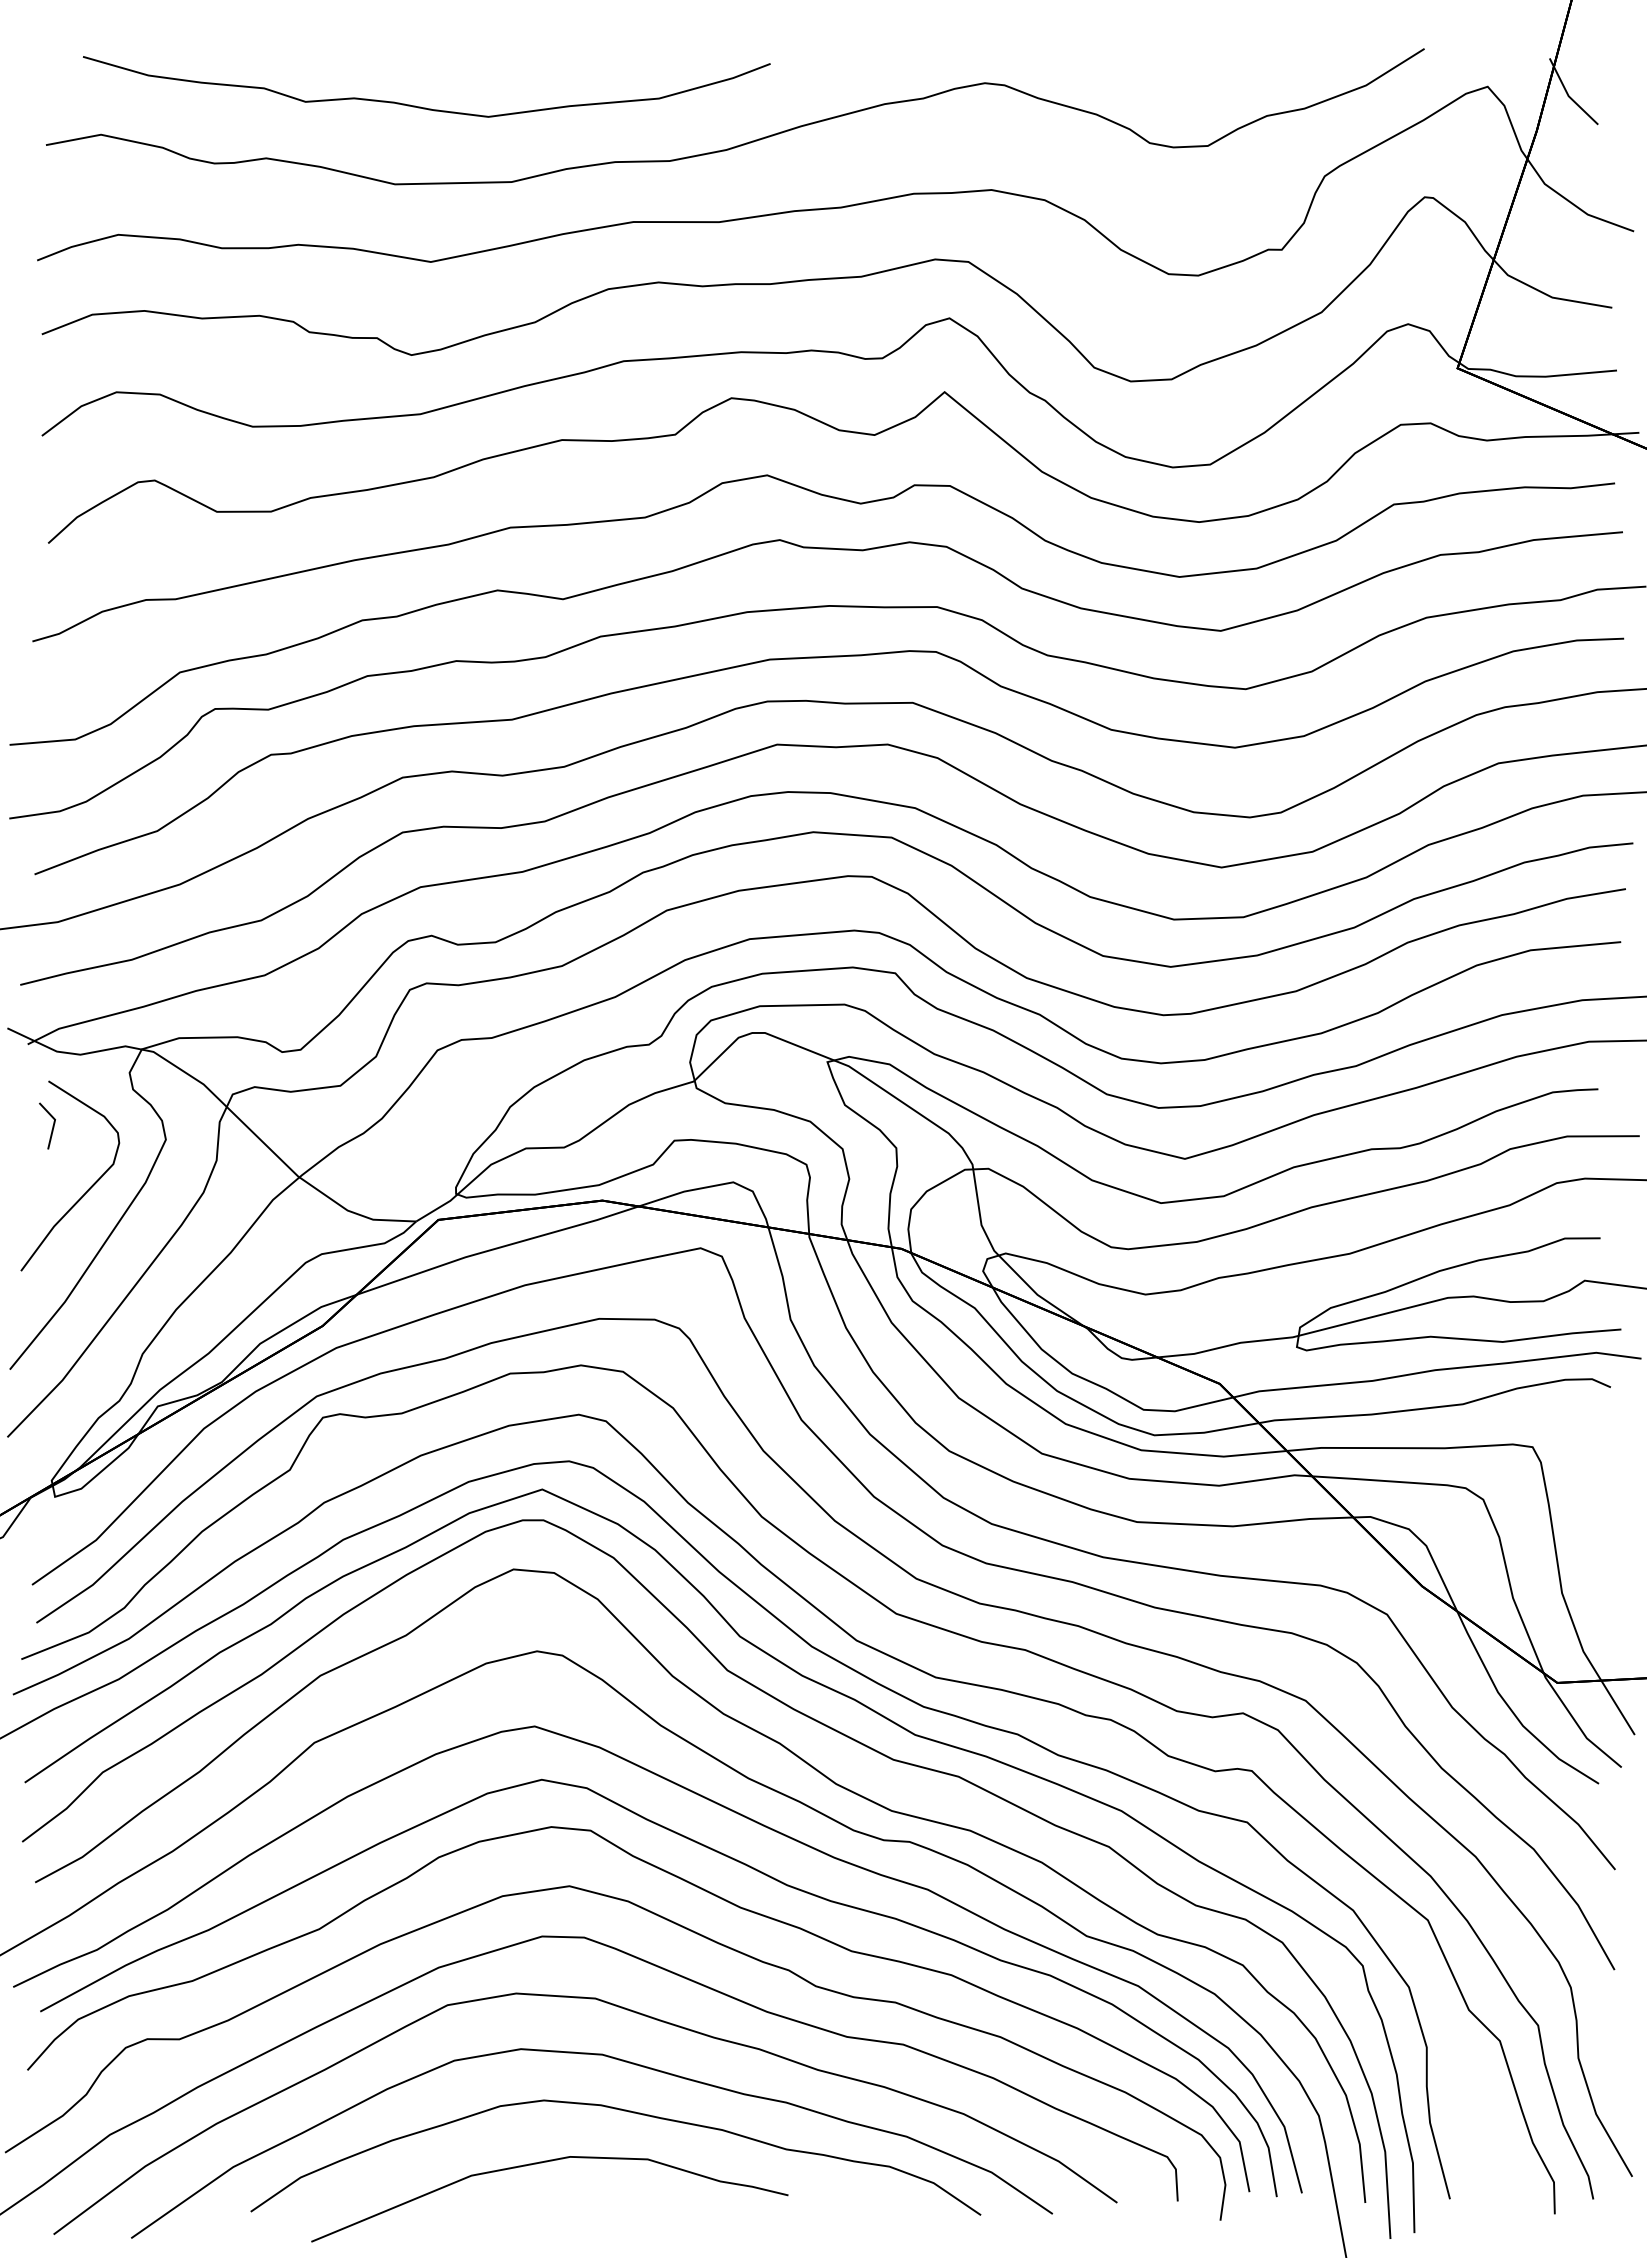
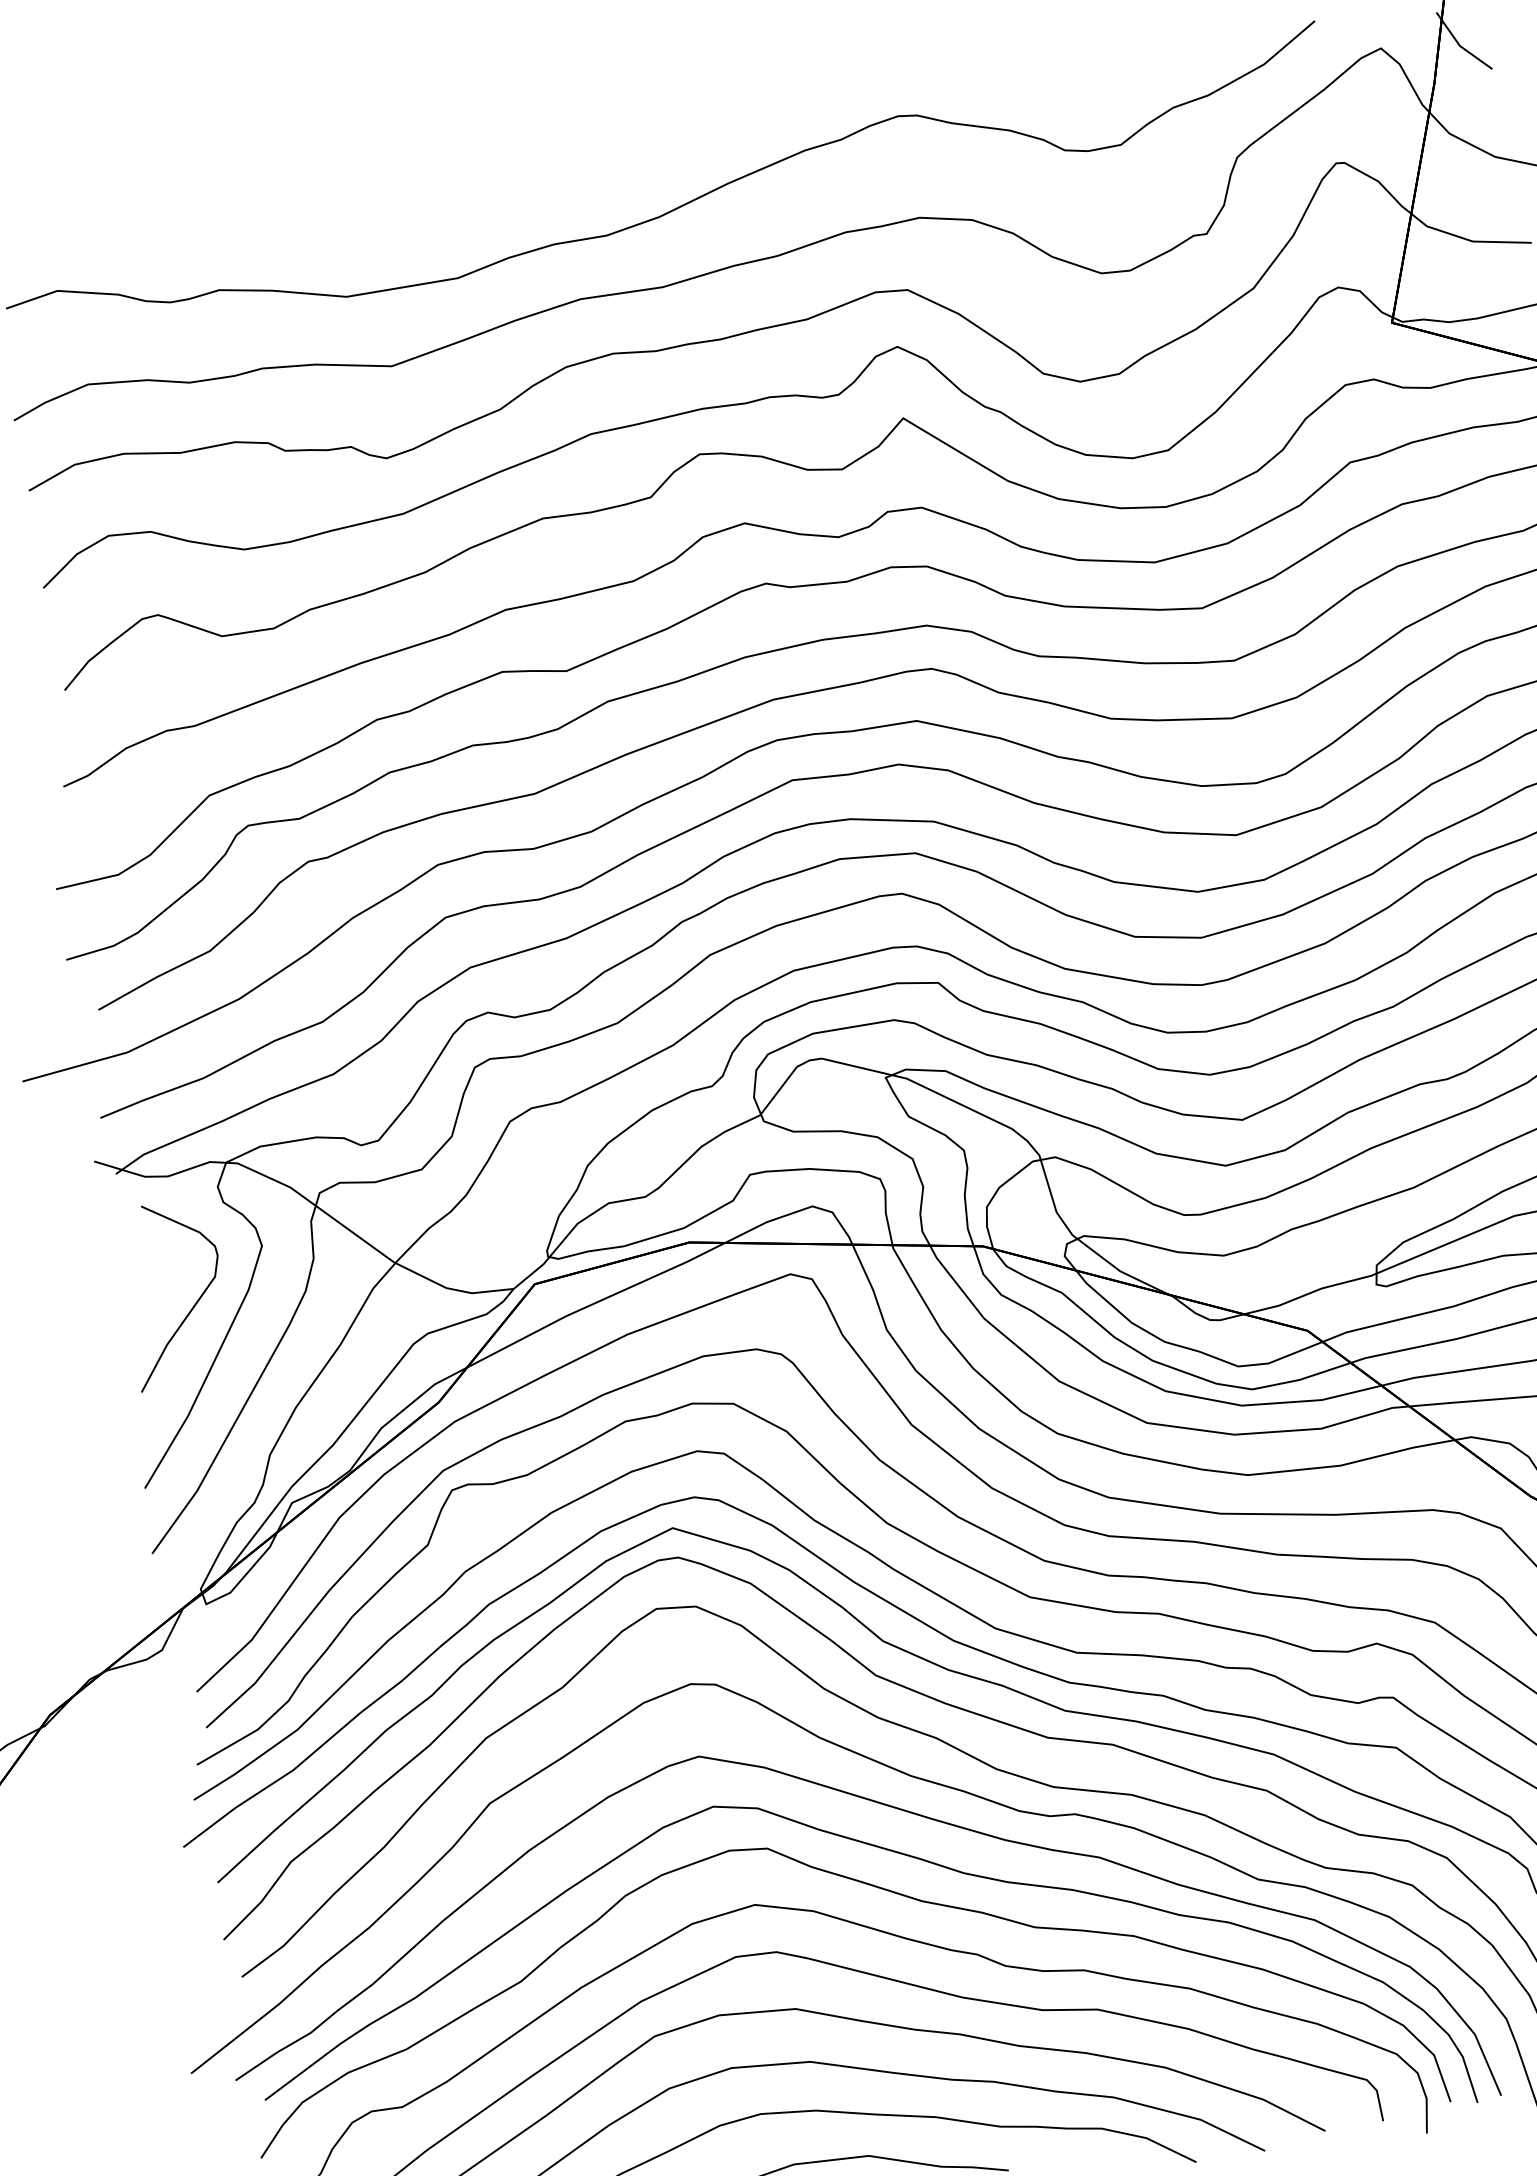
curve: (420, 106) -> (359, 218), removed
line: (52, 1125) -> (151, 1248), removed

